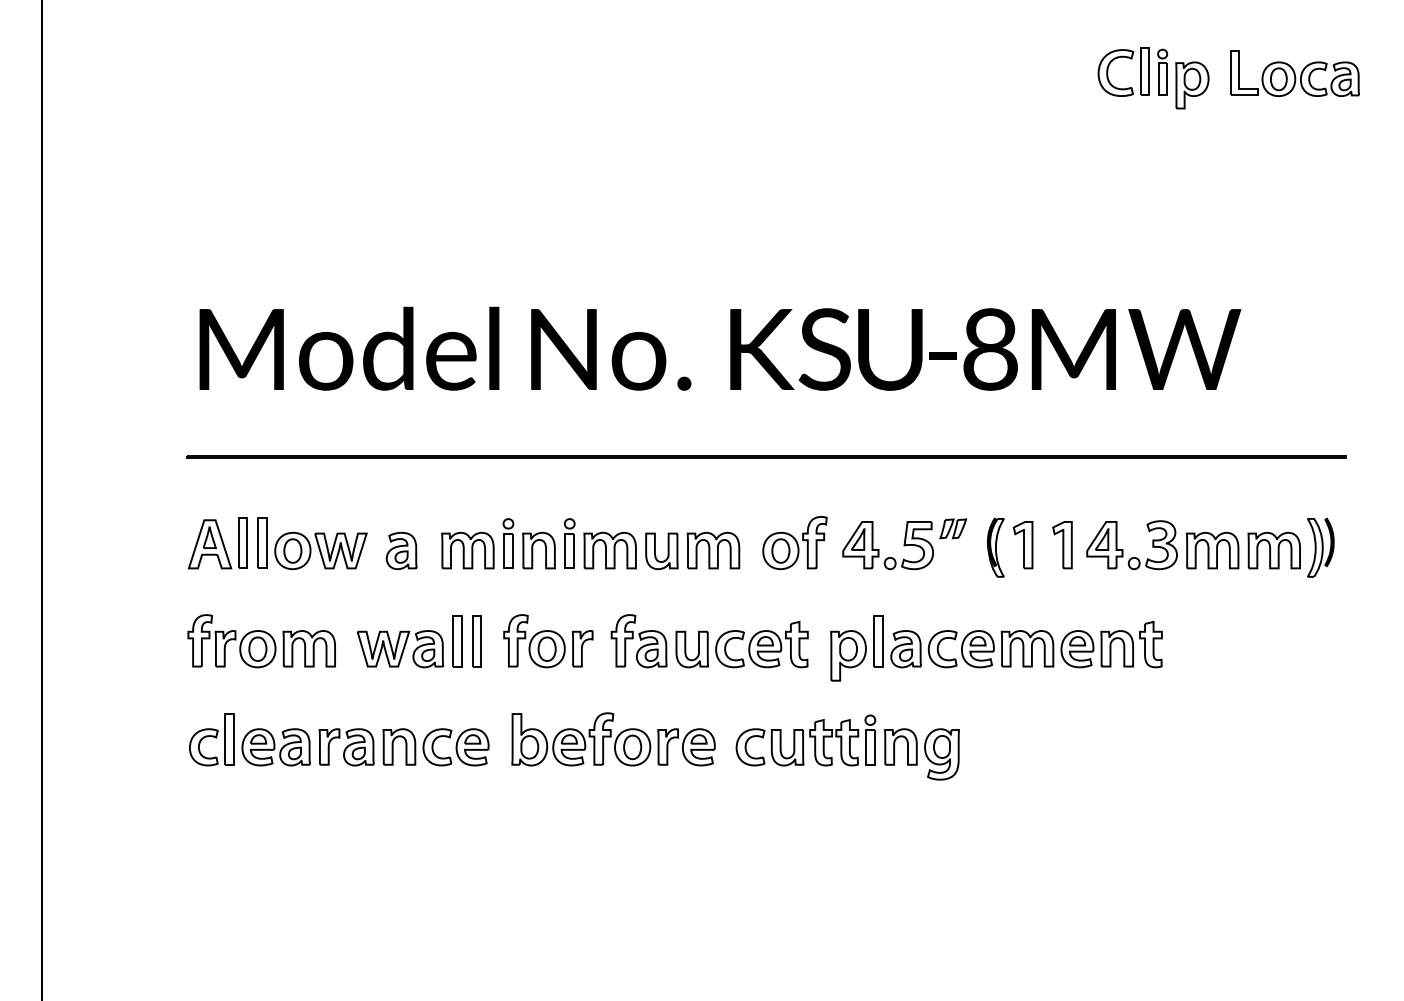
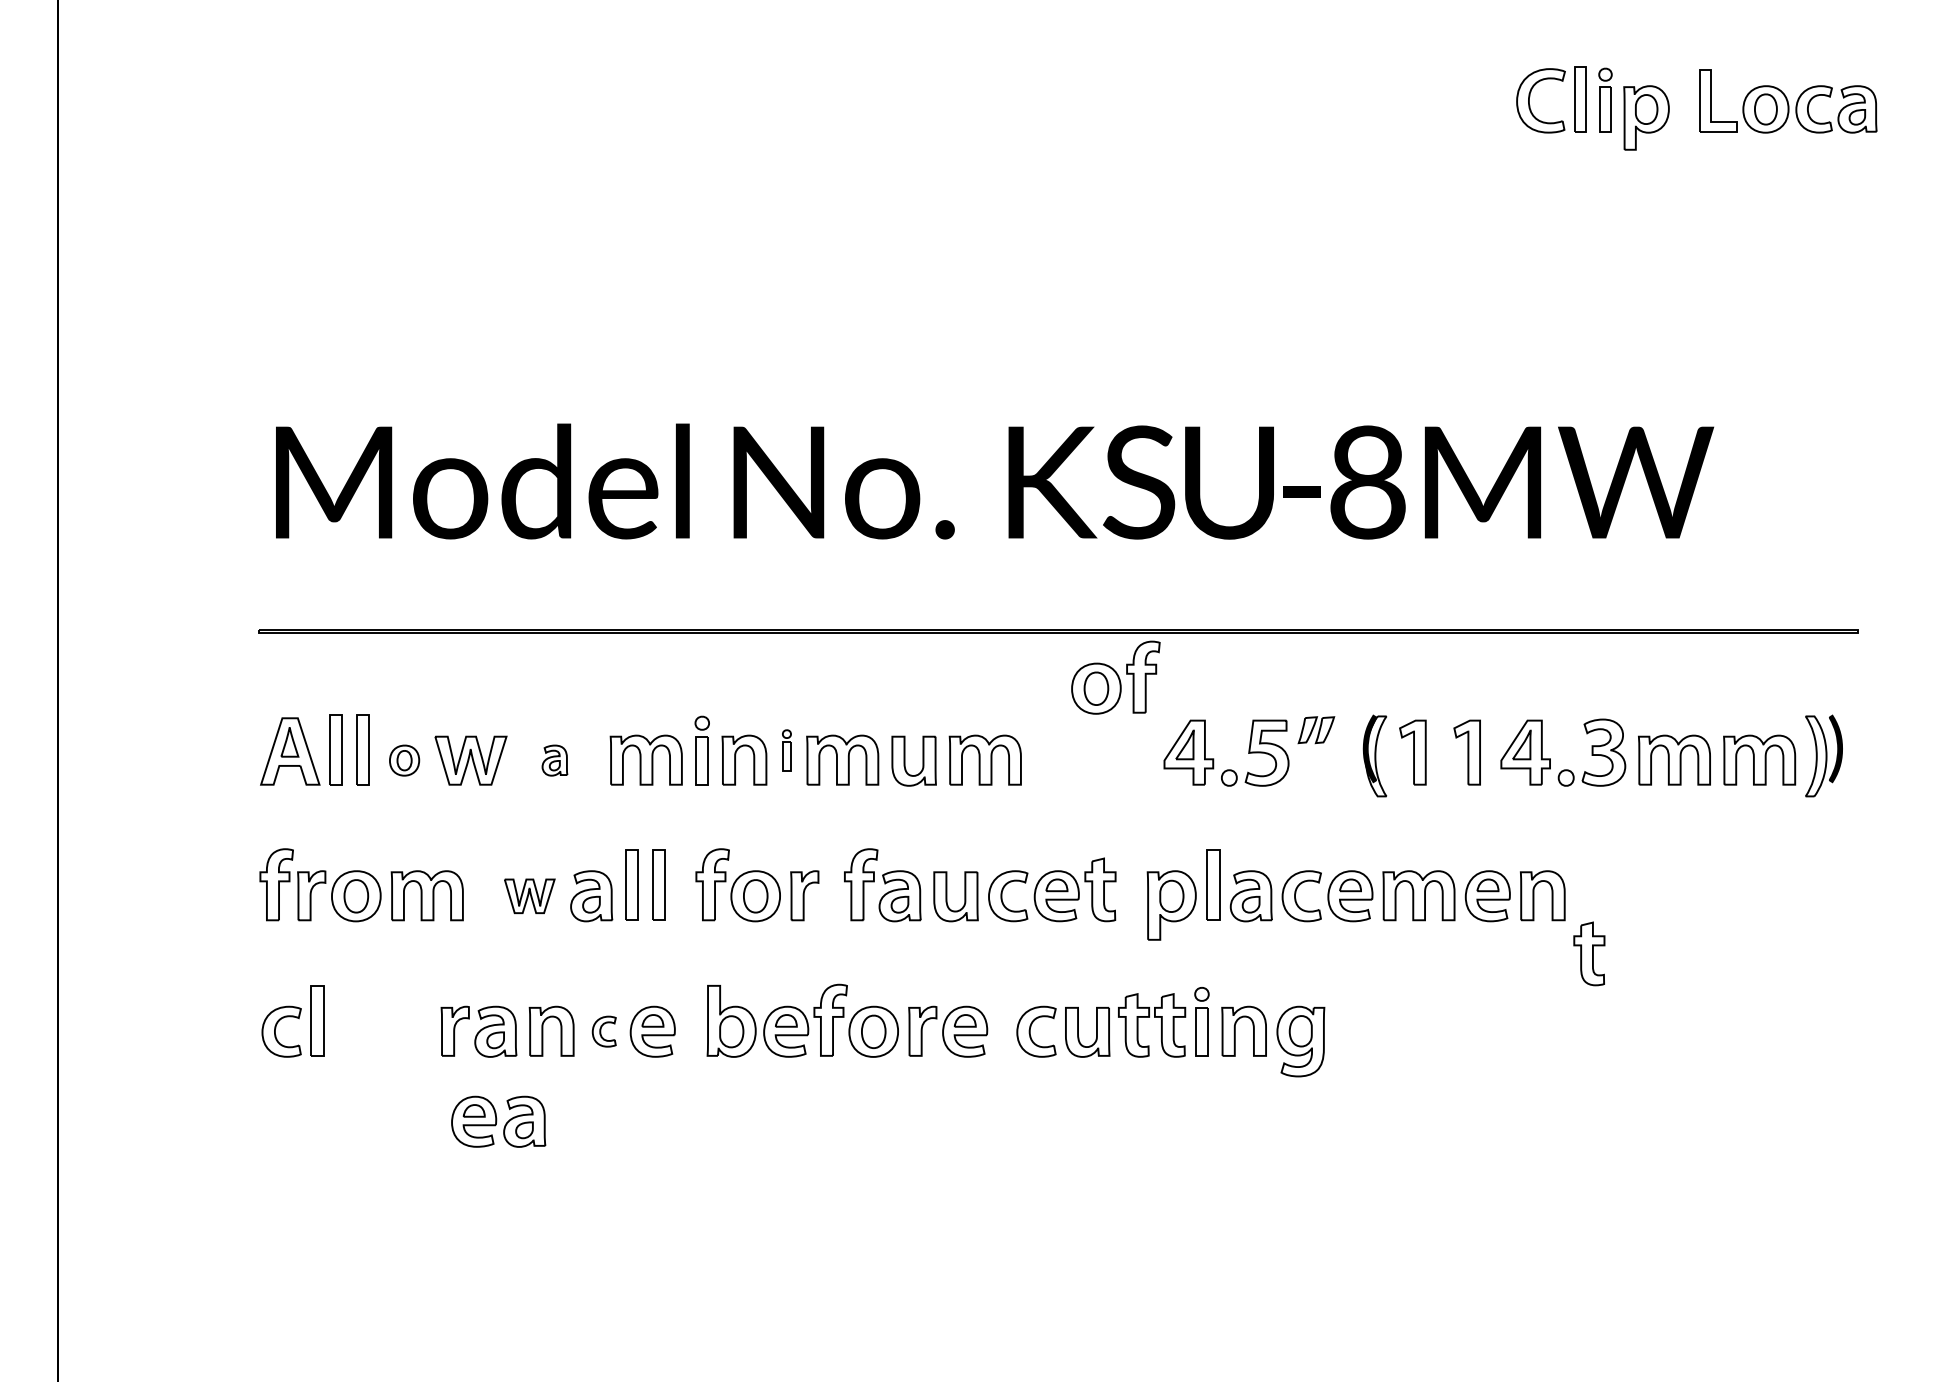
part: (794, 542) -> (1115, 677), moved
part: (569, 543) -> (786, 750), size x0.6
part: (292, 550) -> (404, 760), size x0.6
part: (401, 550) -> (554, 760), size x0.6
part: (1151, 644) -> (1589, 953), moved
part: (383, 649) -> (529, 896), size x0.7
part: (276, 747) -> (498, 1121), moved
part: (437, 747) -> (604, 1031), size x0.6

